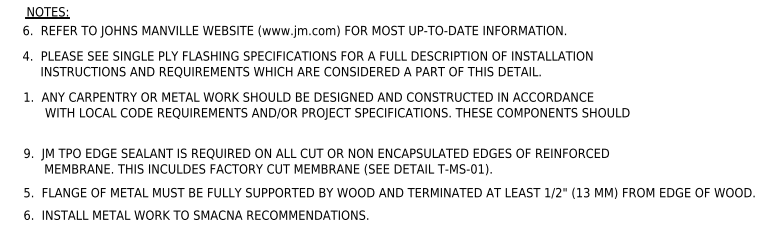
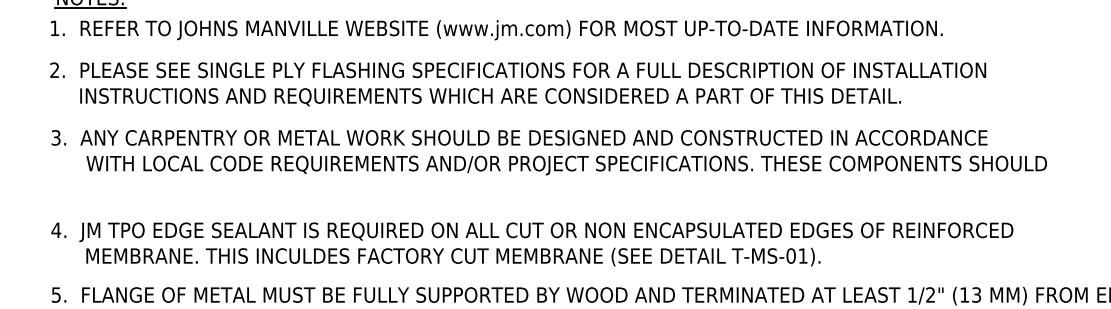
text: (25, 30) -> (53, 28), 6. -> 1.
text: (25, 55) -> (53, 69), 4. -> 2.
text: (26, 96) -> (55, 136), 1. -> 3.
text: (26, 153) -> (55, 230), 9. -> 4.

